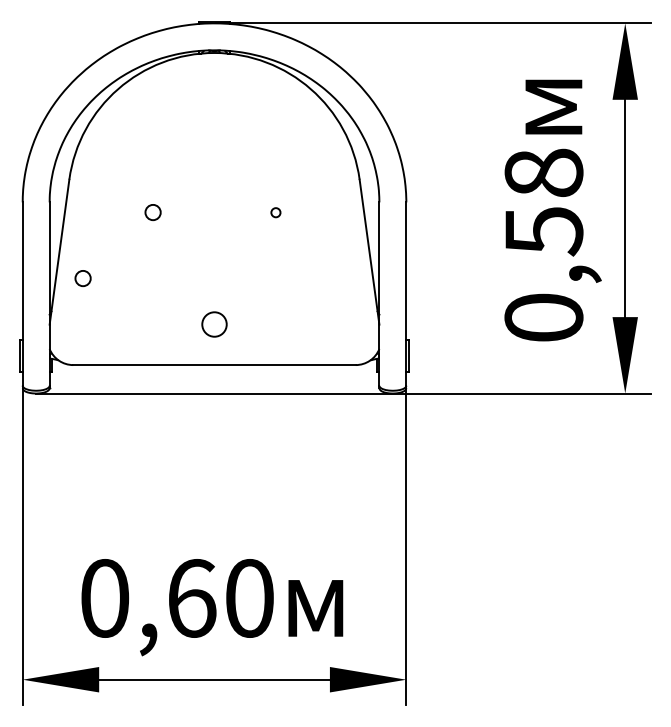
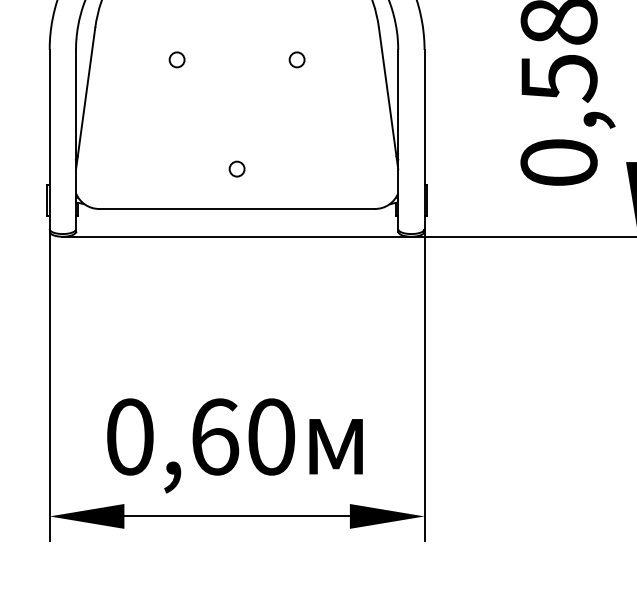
circle: (275, 212) -> (296, 59), size x1.67
circle: (82, 278) -> (108, 124), removed
circle: (214, 323) -> (237, 168), size x0.62

